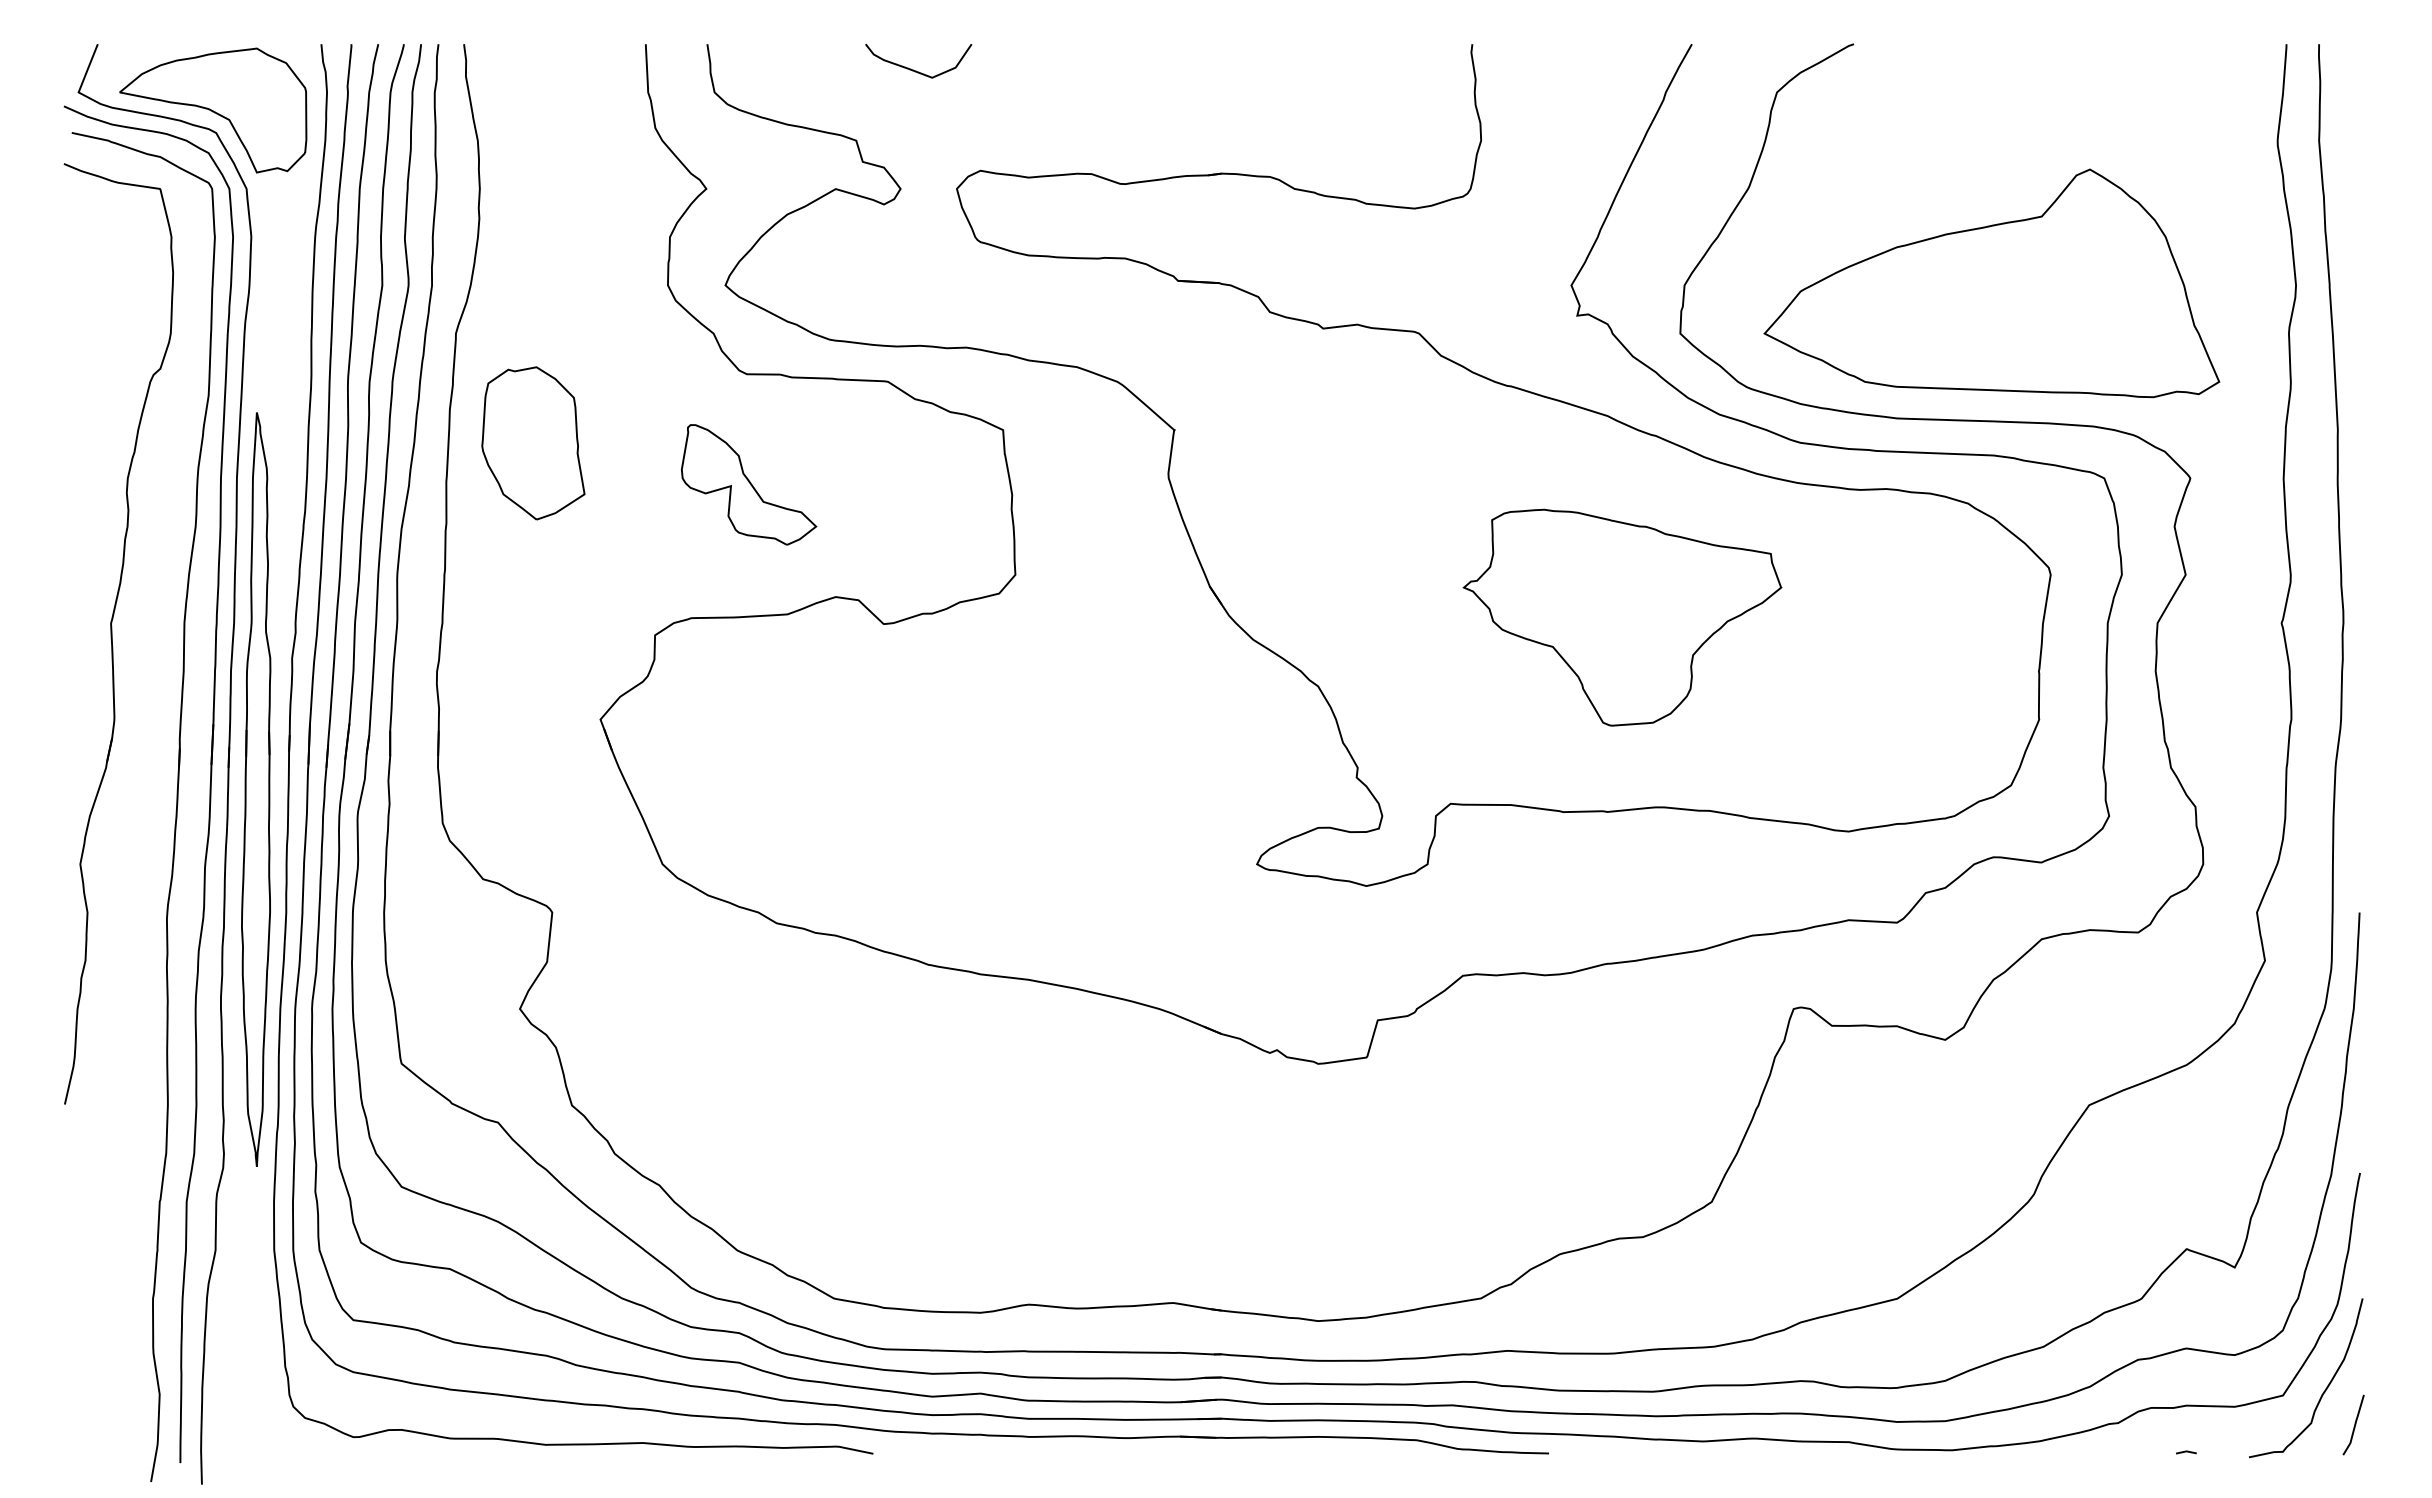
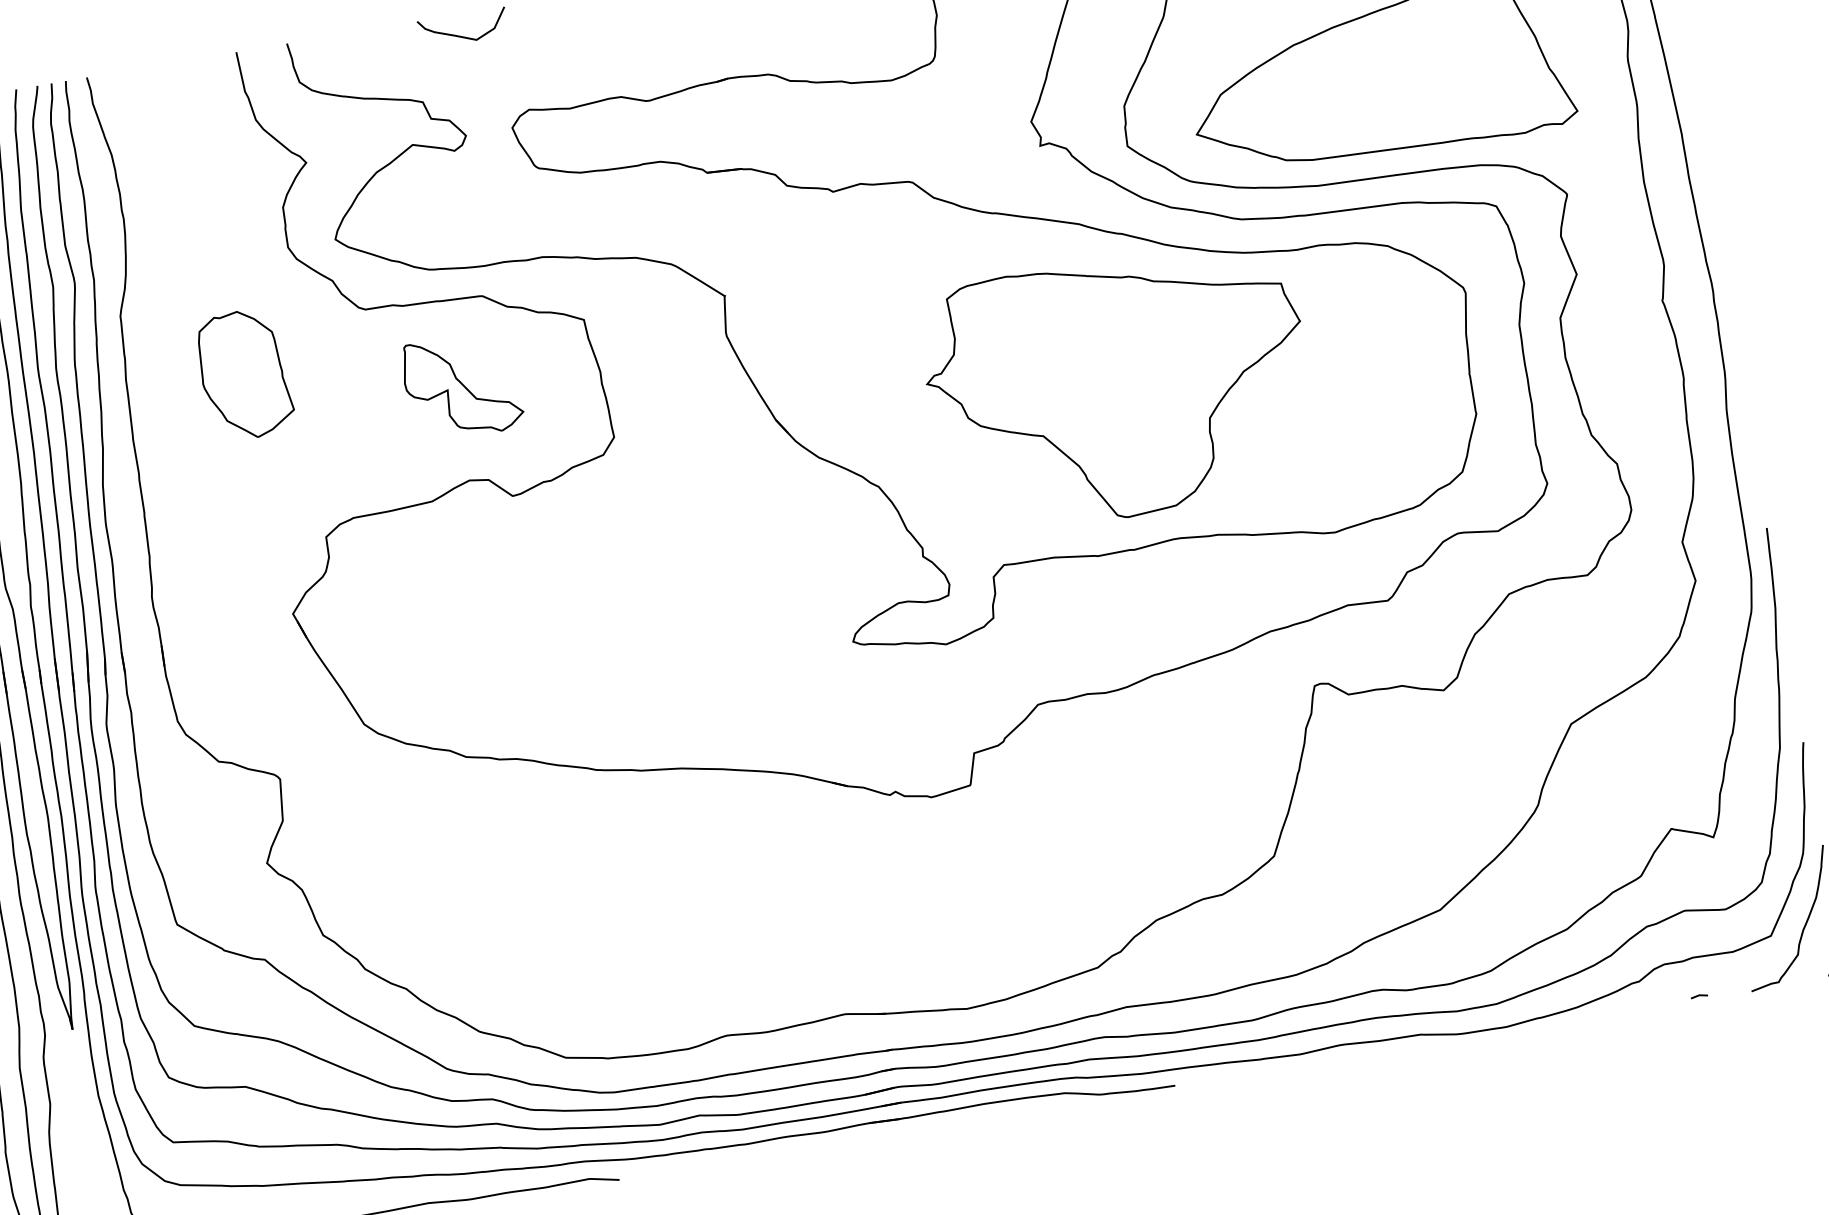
part: (533, 443) -> (244, 375), moved
part: (749, 484) -> (462, 386), moved
part: (1622, 617) -> (1119, 387), size x1.43

